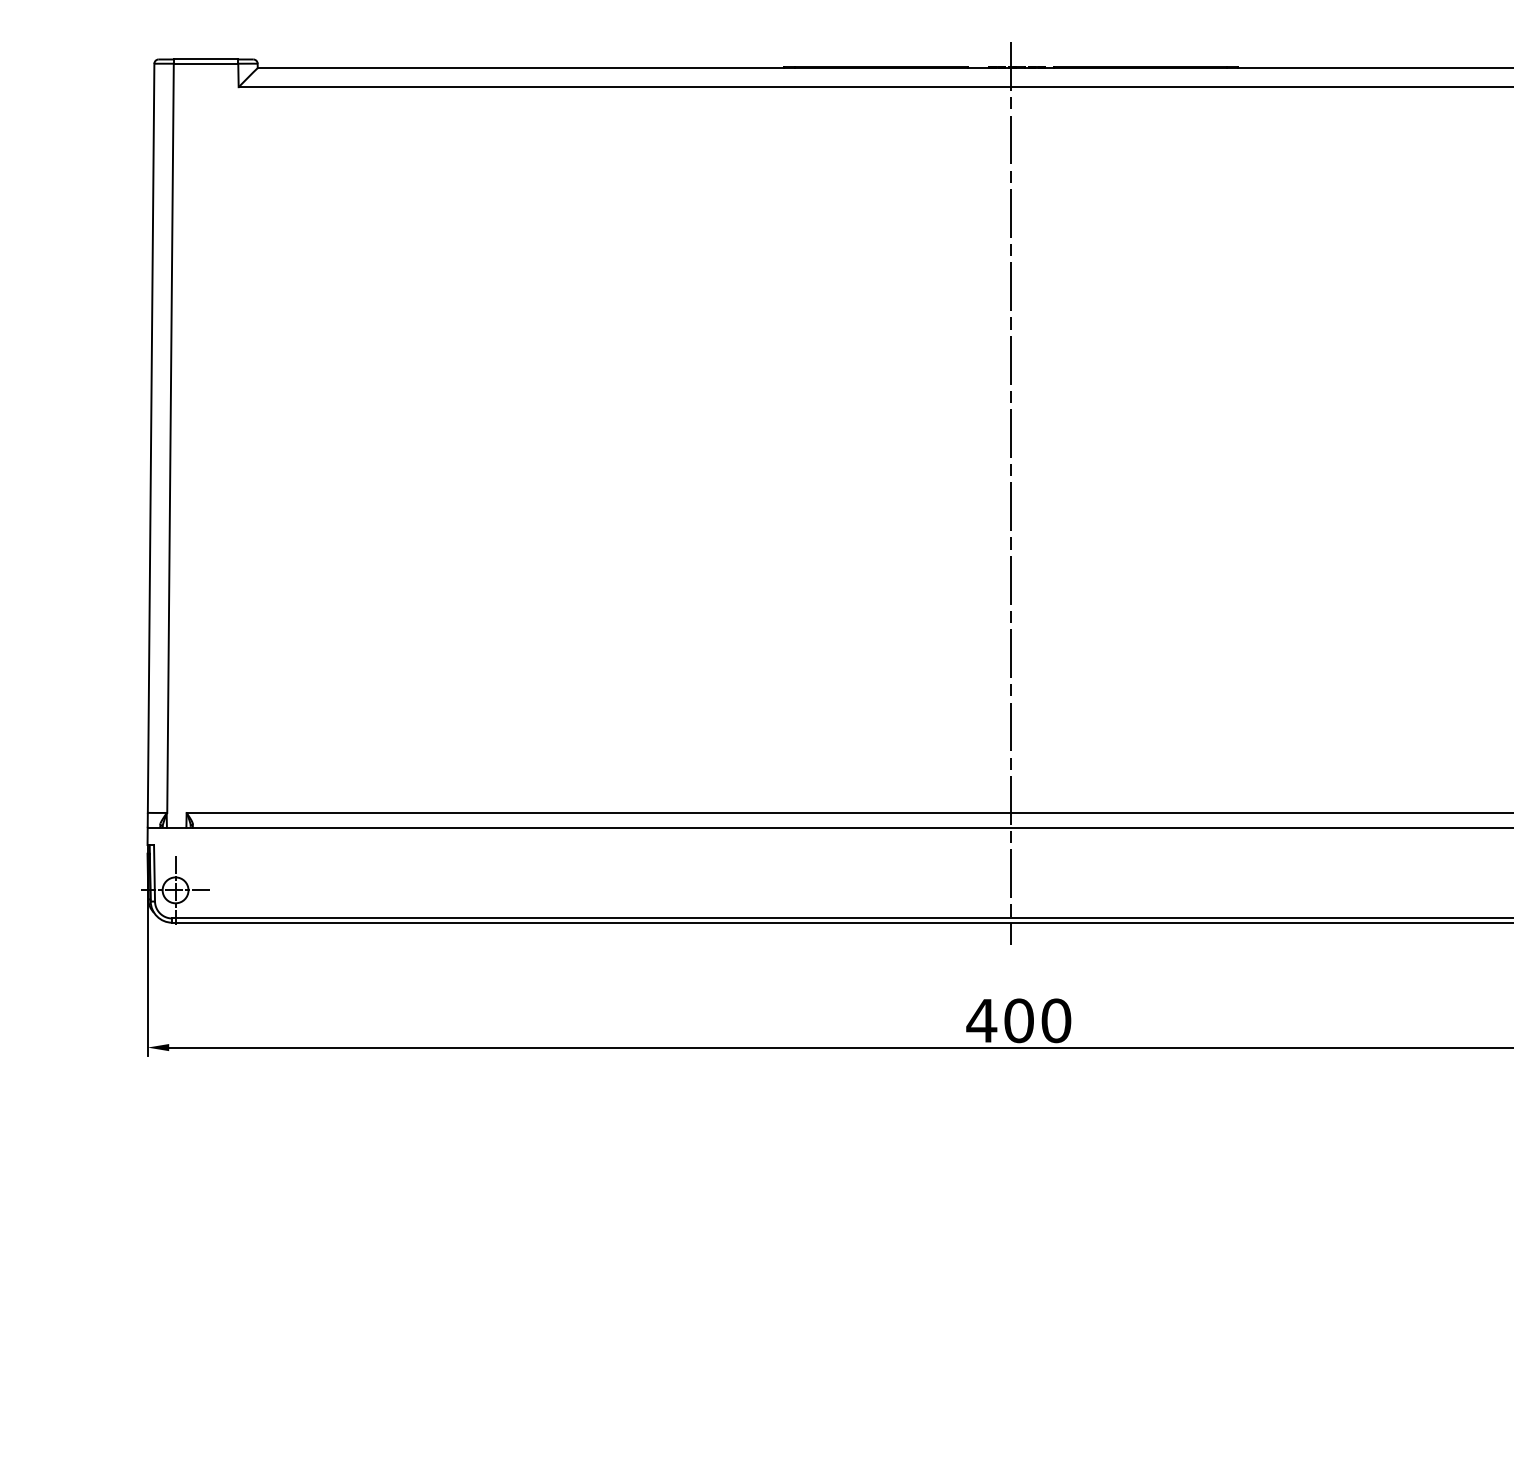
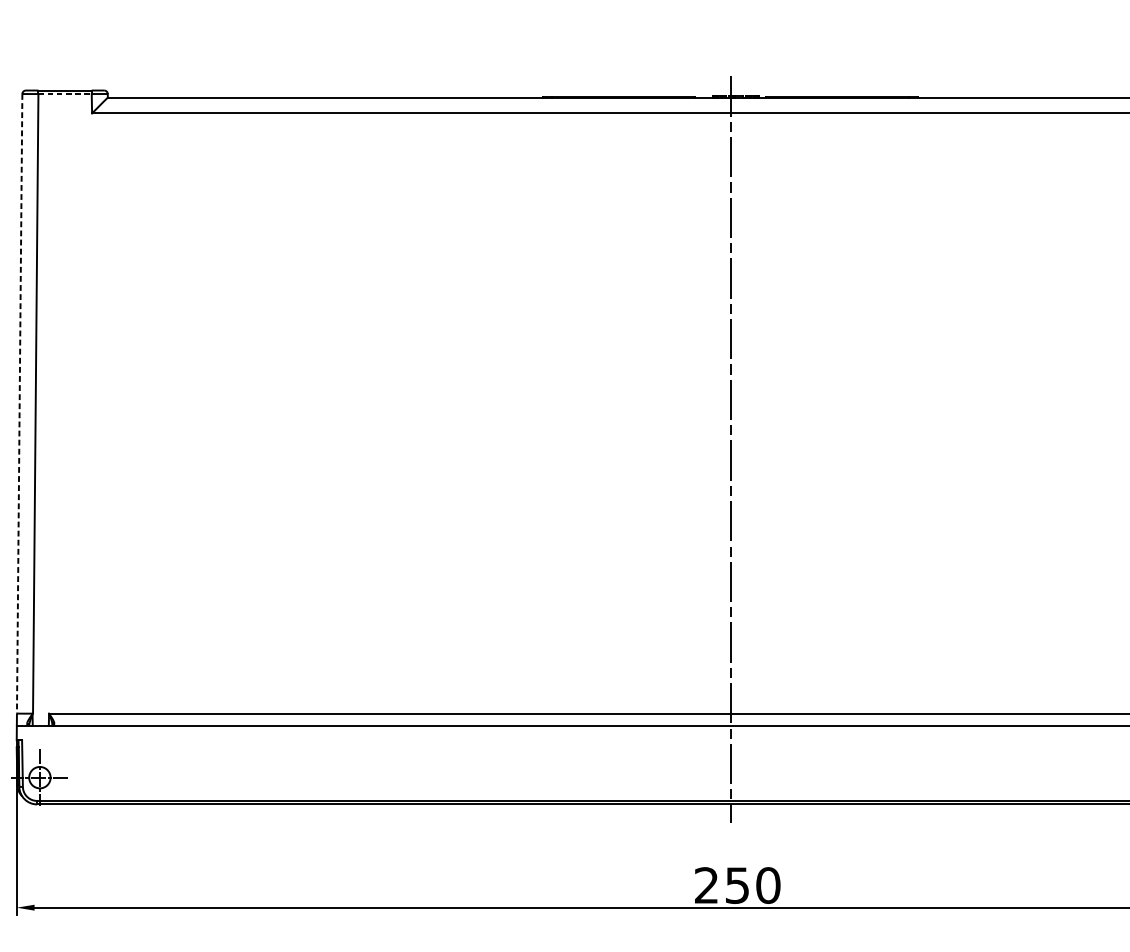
line: (206, 63) -> (65, 93), solid -> dashed
line: (151, 438) -> (19, 403), solid -> dashed
text: (999, 1020) -> (721, 885), 400 -> 250

